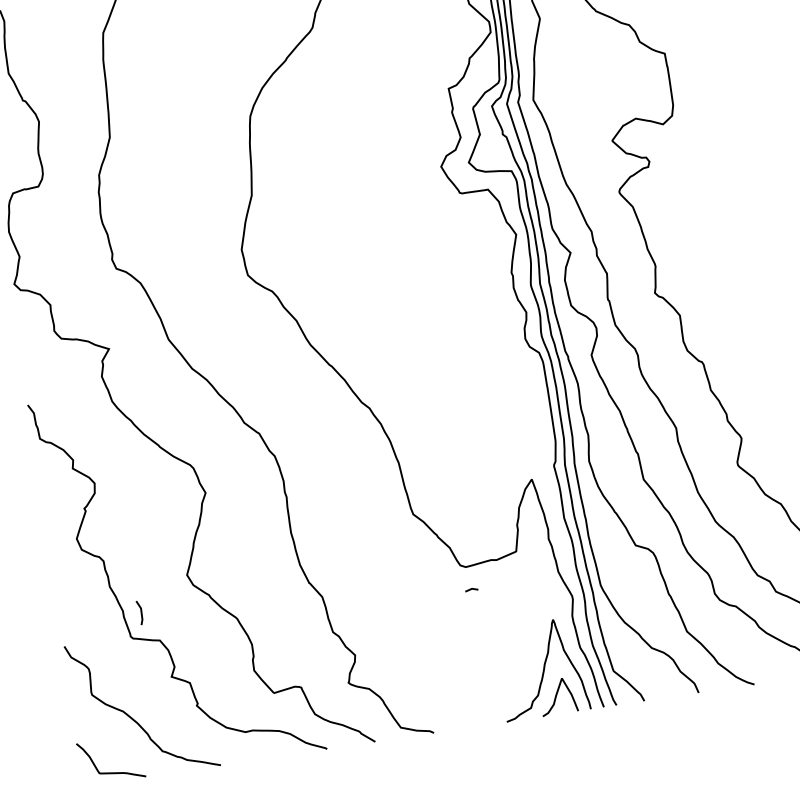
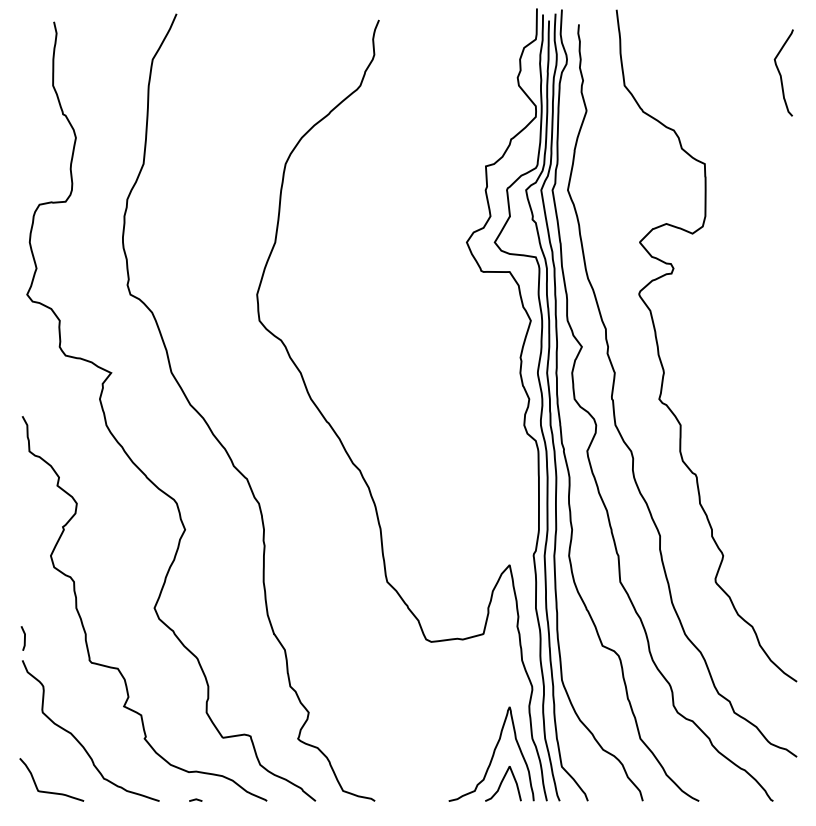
line: (471, 589) -> (195, 799), moved
line: (141, 612) -> (24, 638), moved

